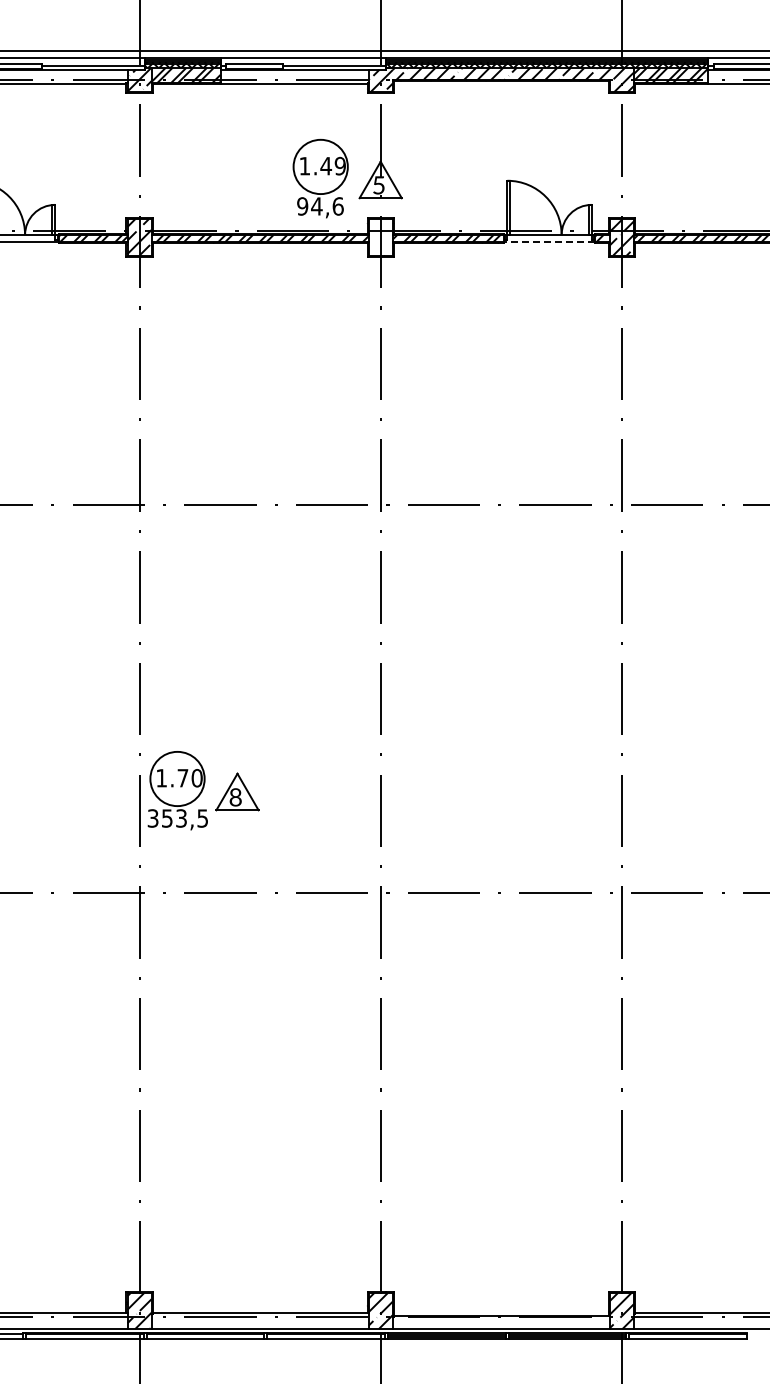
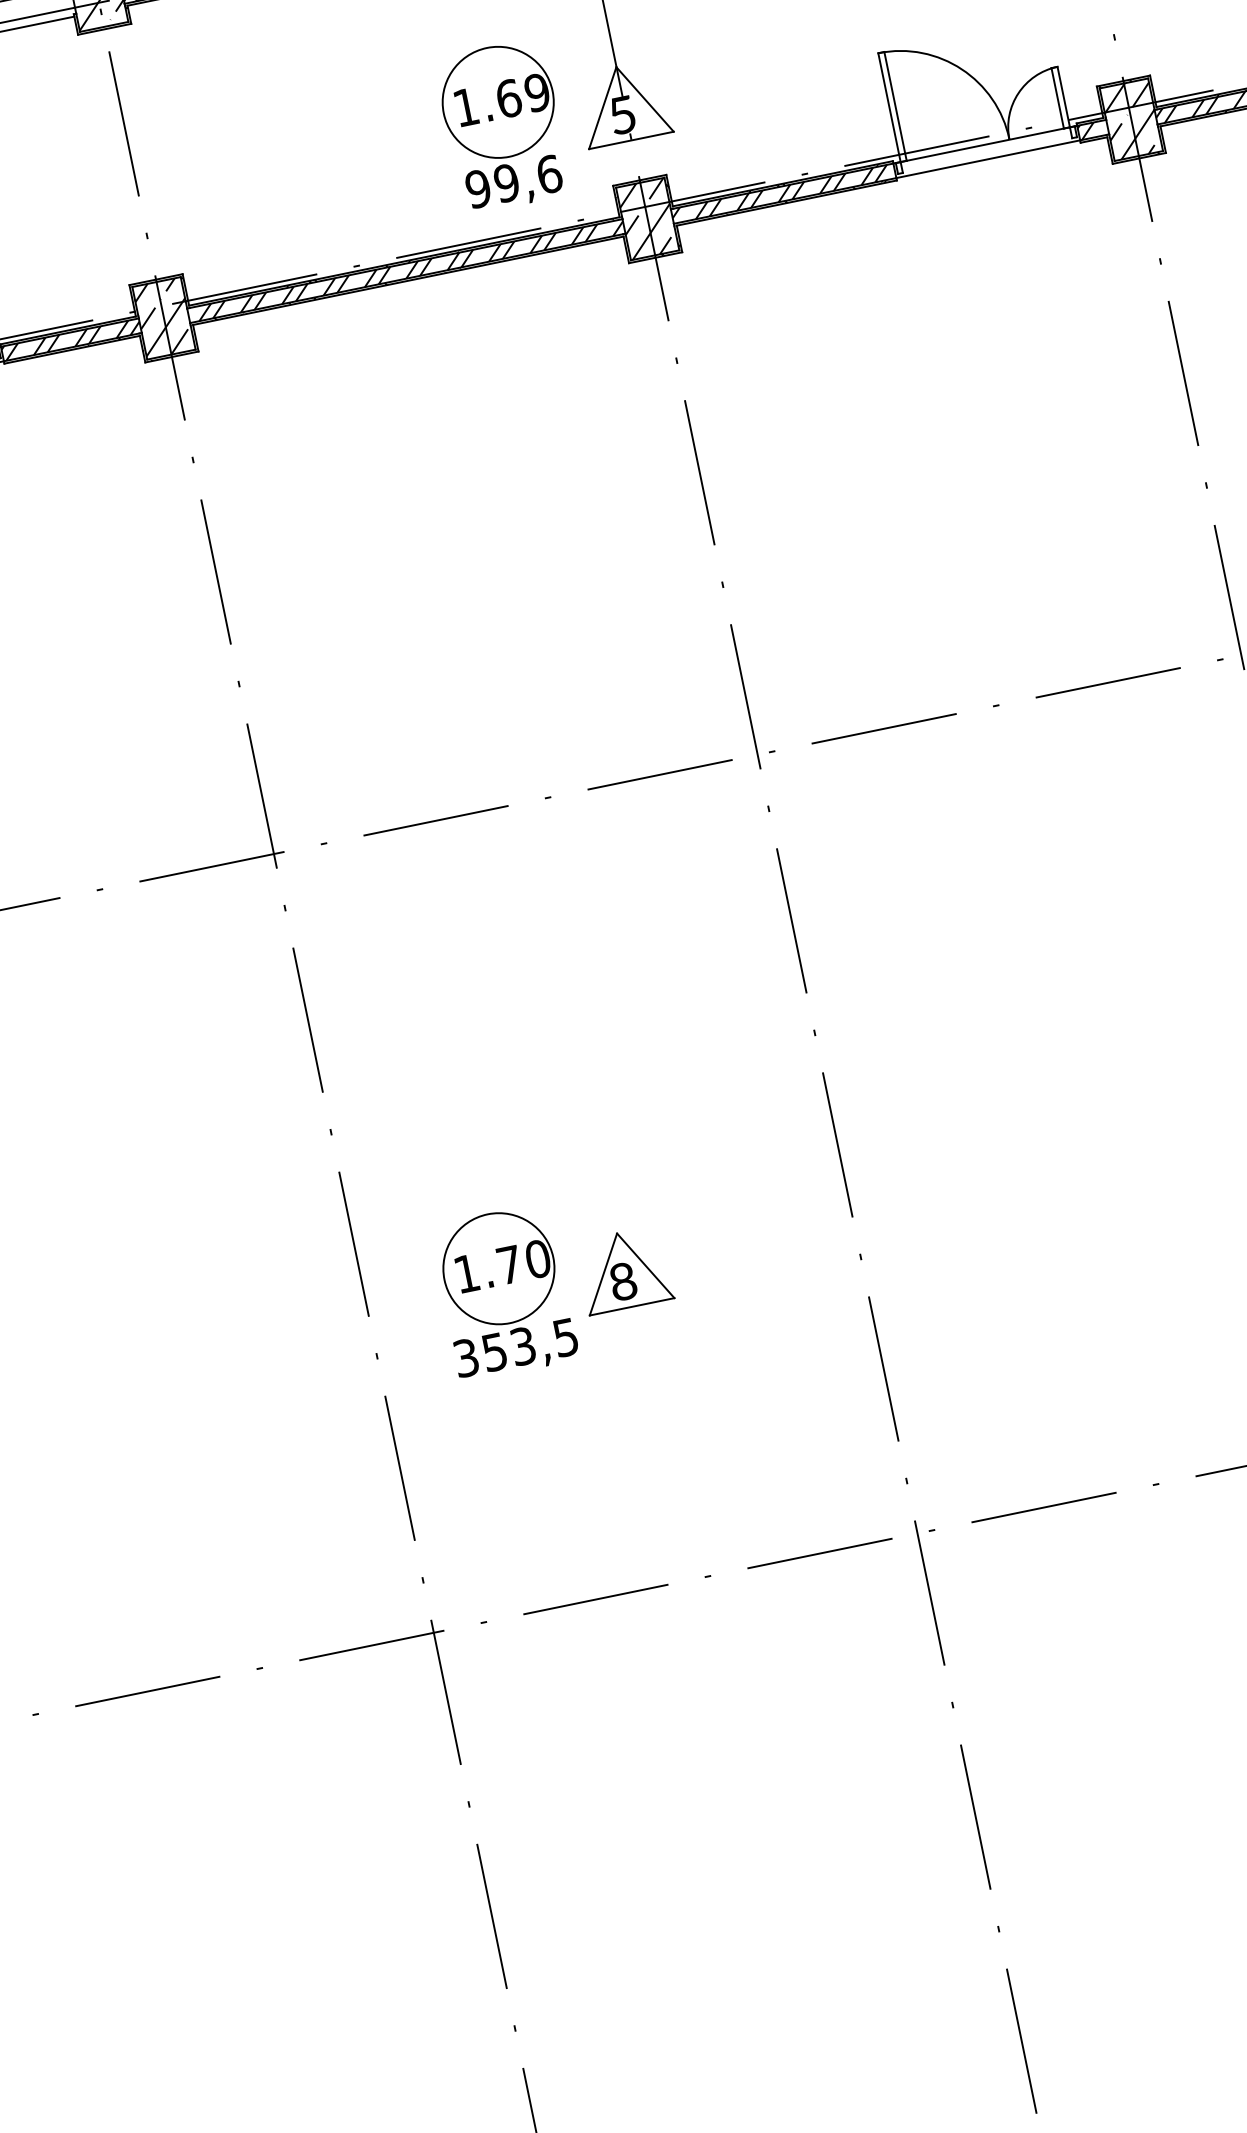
text: (326, 165) -> (509, 97), 1.49 -> 1.69
text: (316, 206) -> (506, 183), 94,6 -> 99,6
hatch: (380, 237) -> (647, 219), added
line: (549, 242) -> (988, 159), dashed -> solid
part: (203, 790) -> (555, 1281), moved

